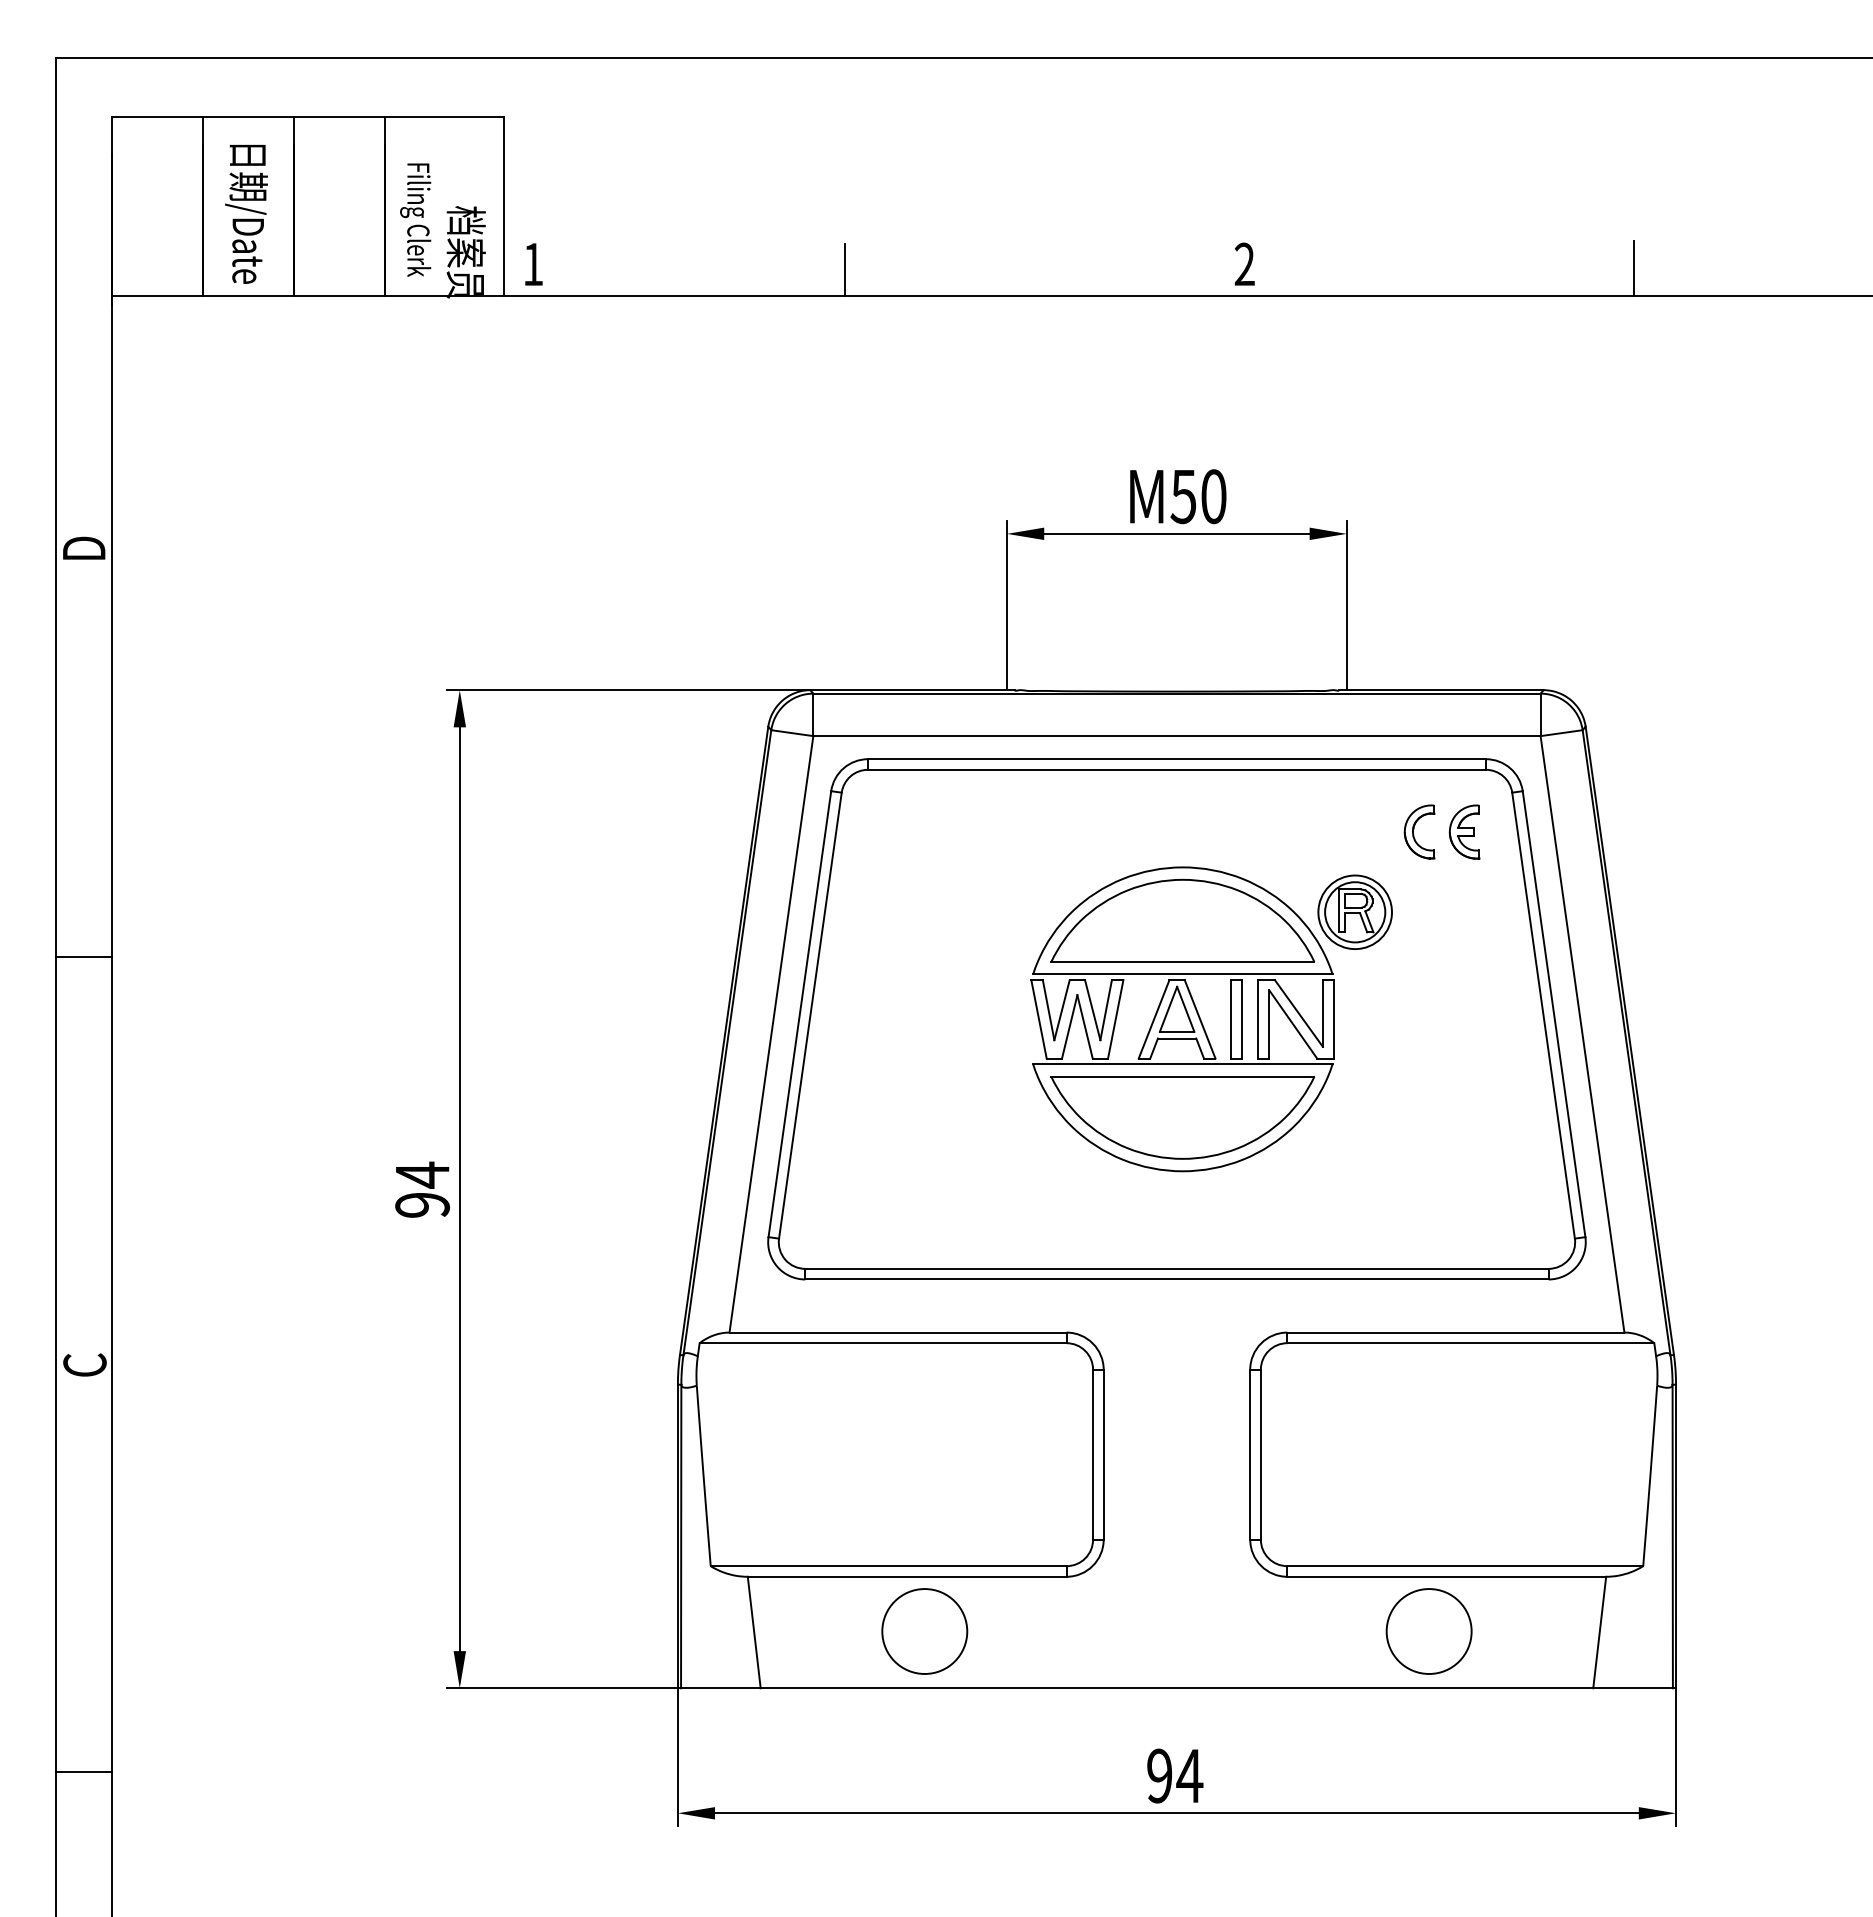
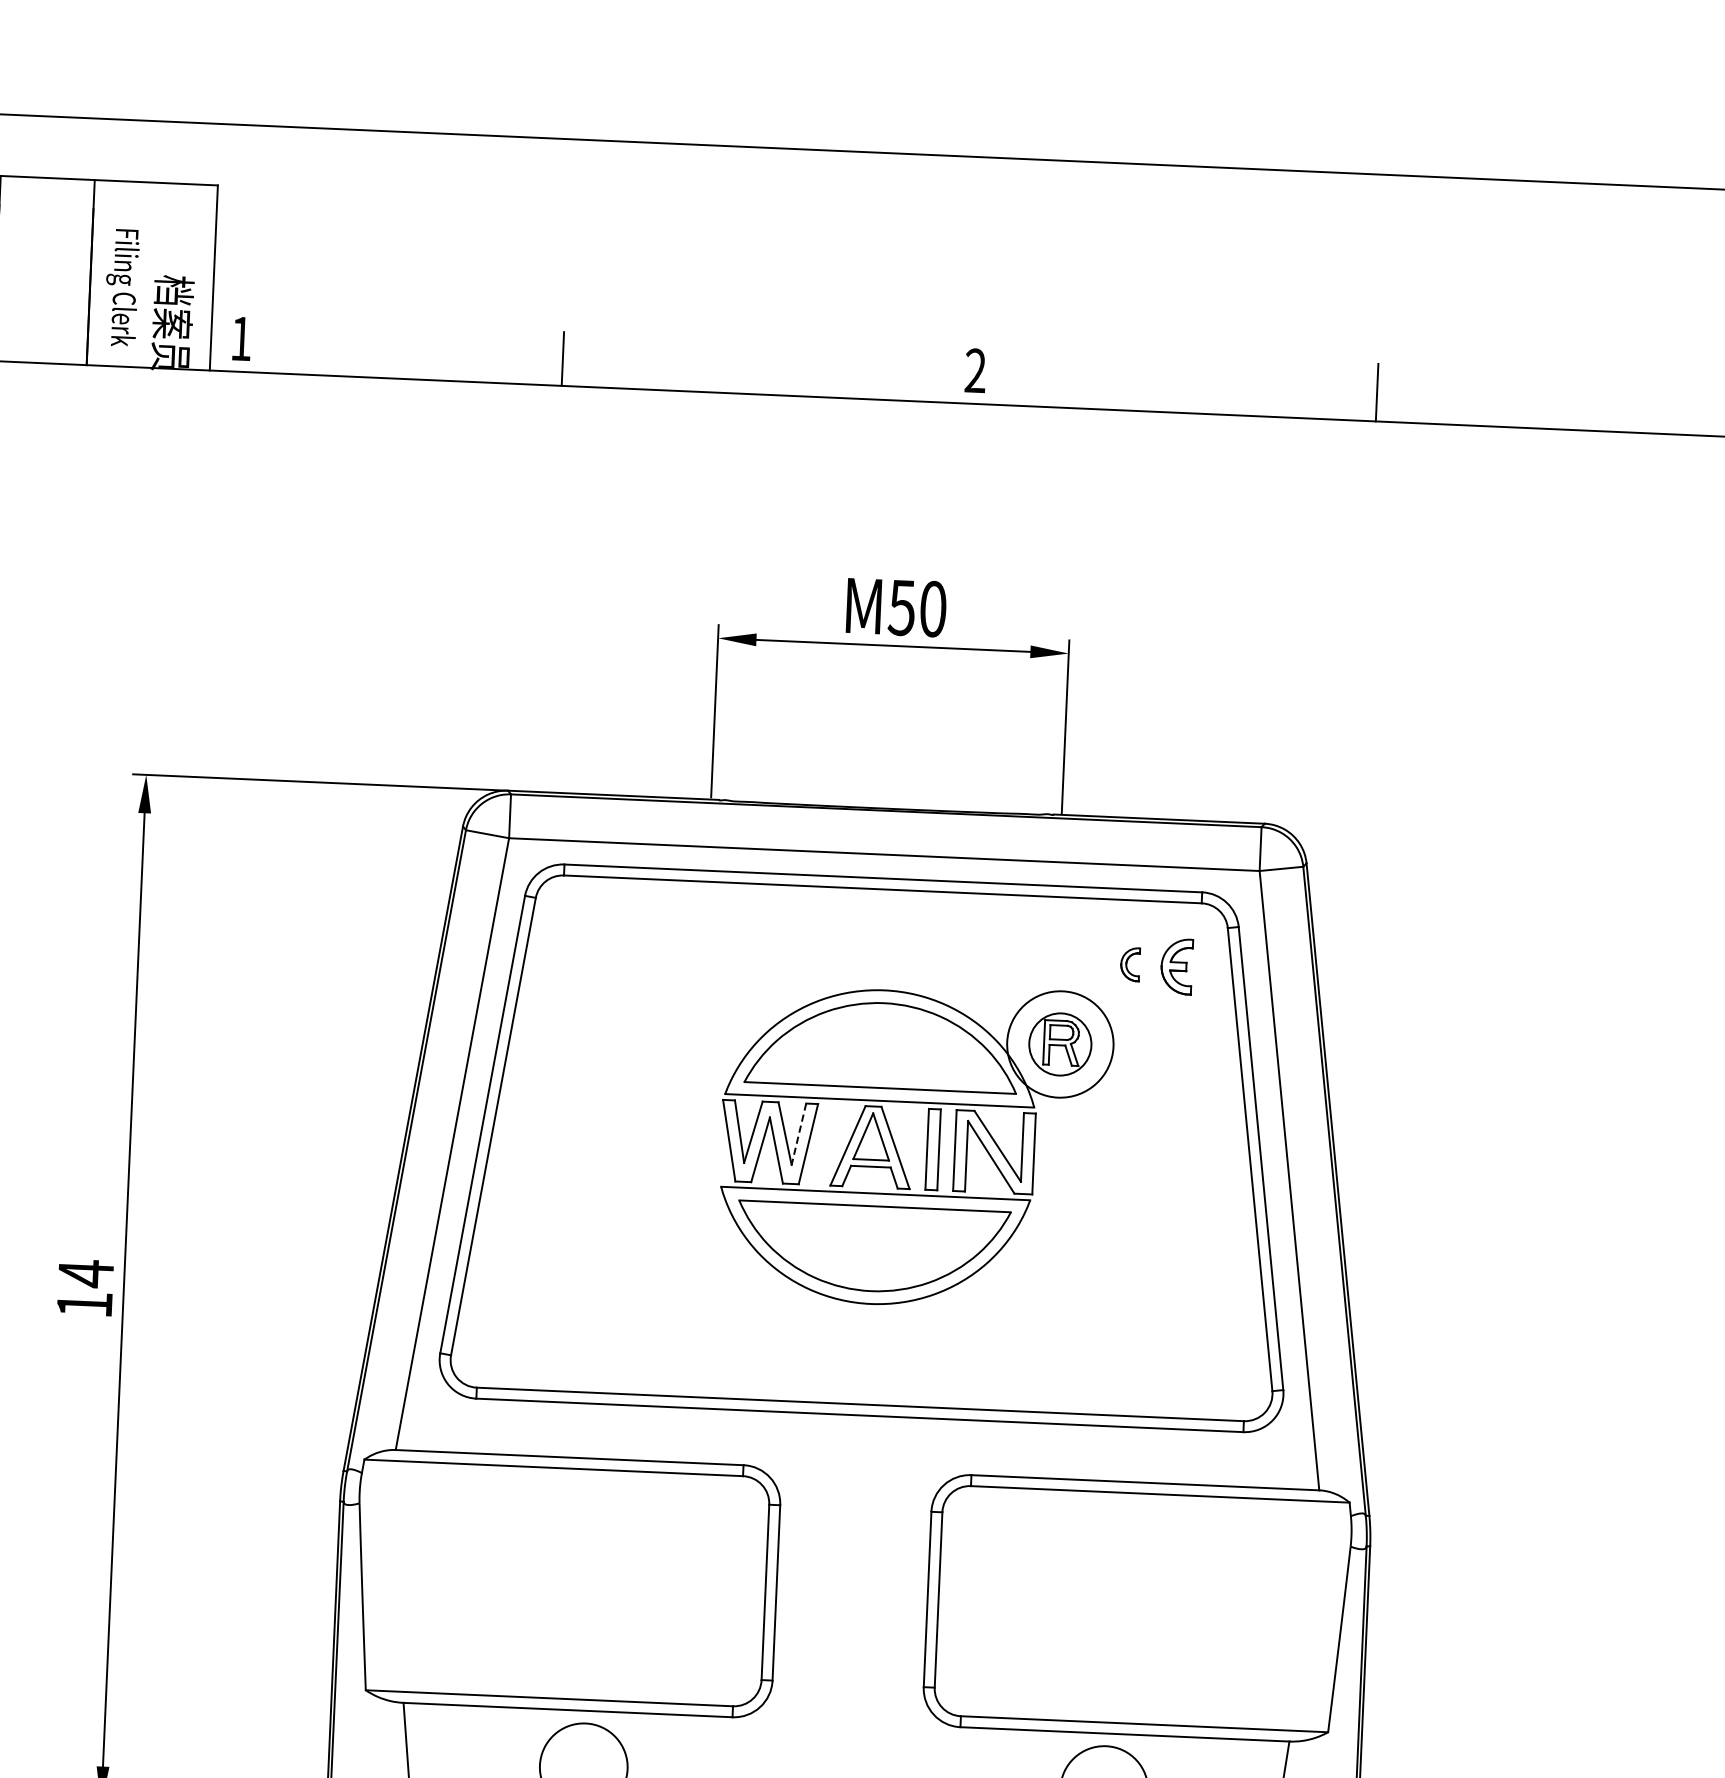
part: (1419, 831) -> (1130, 963), size x0.6
circle: (1354, 912) -> (1059, 1044), size x1.4
line: (1106, 1010) -> (799, 1134), solid -> dashed
text: (422, 1205) -> (84, 1305), 94 -> 14

